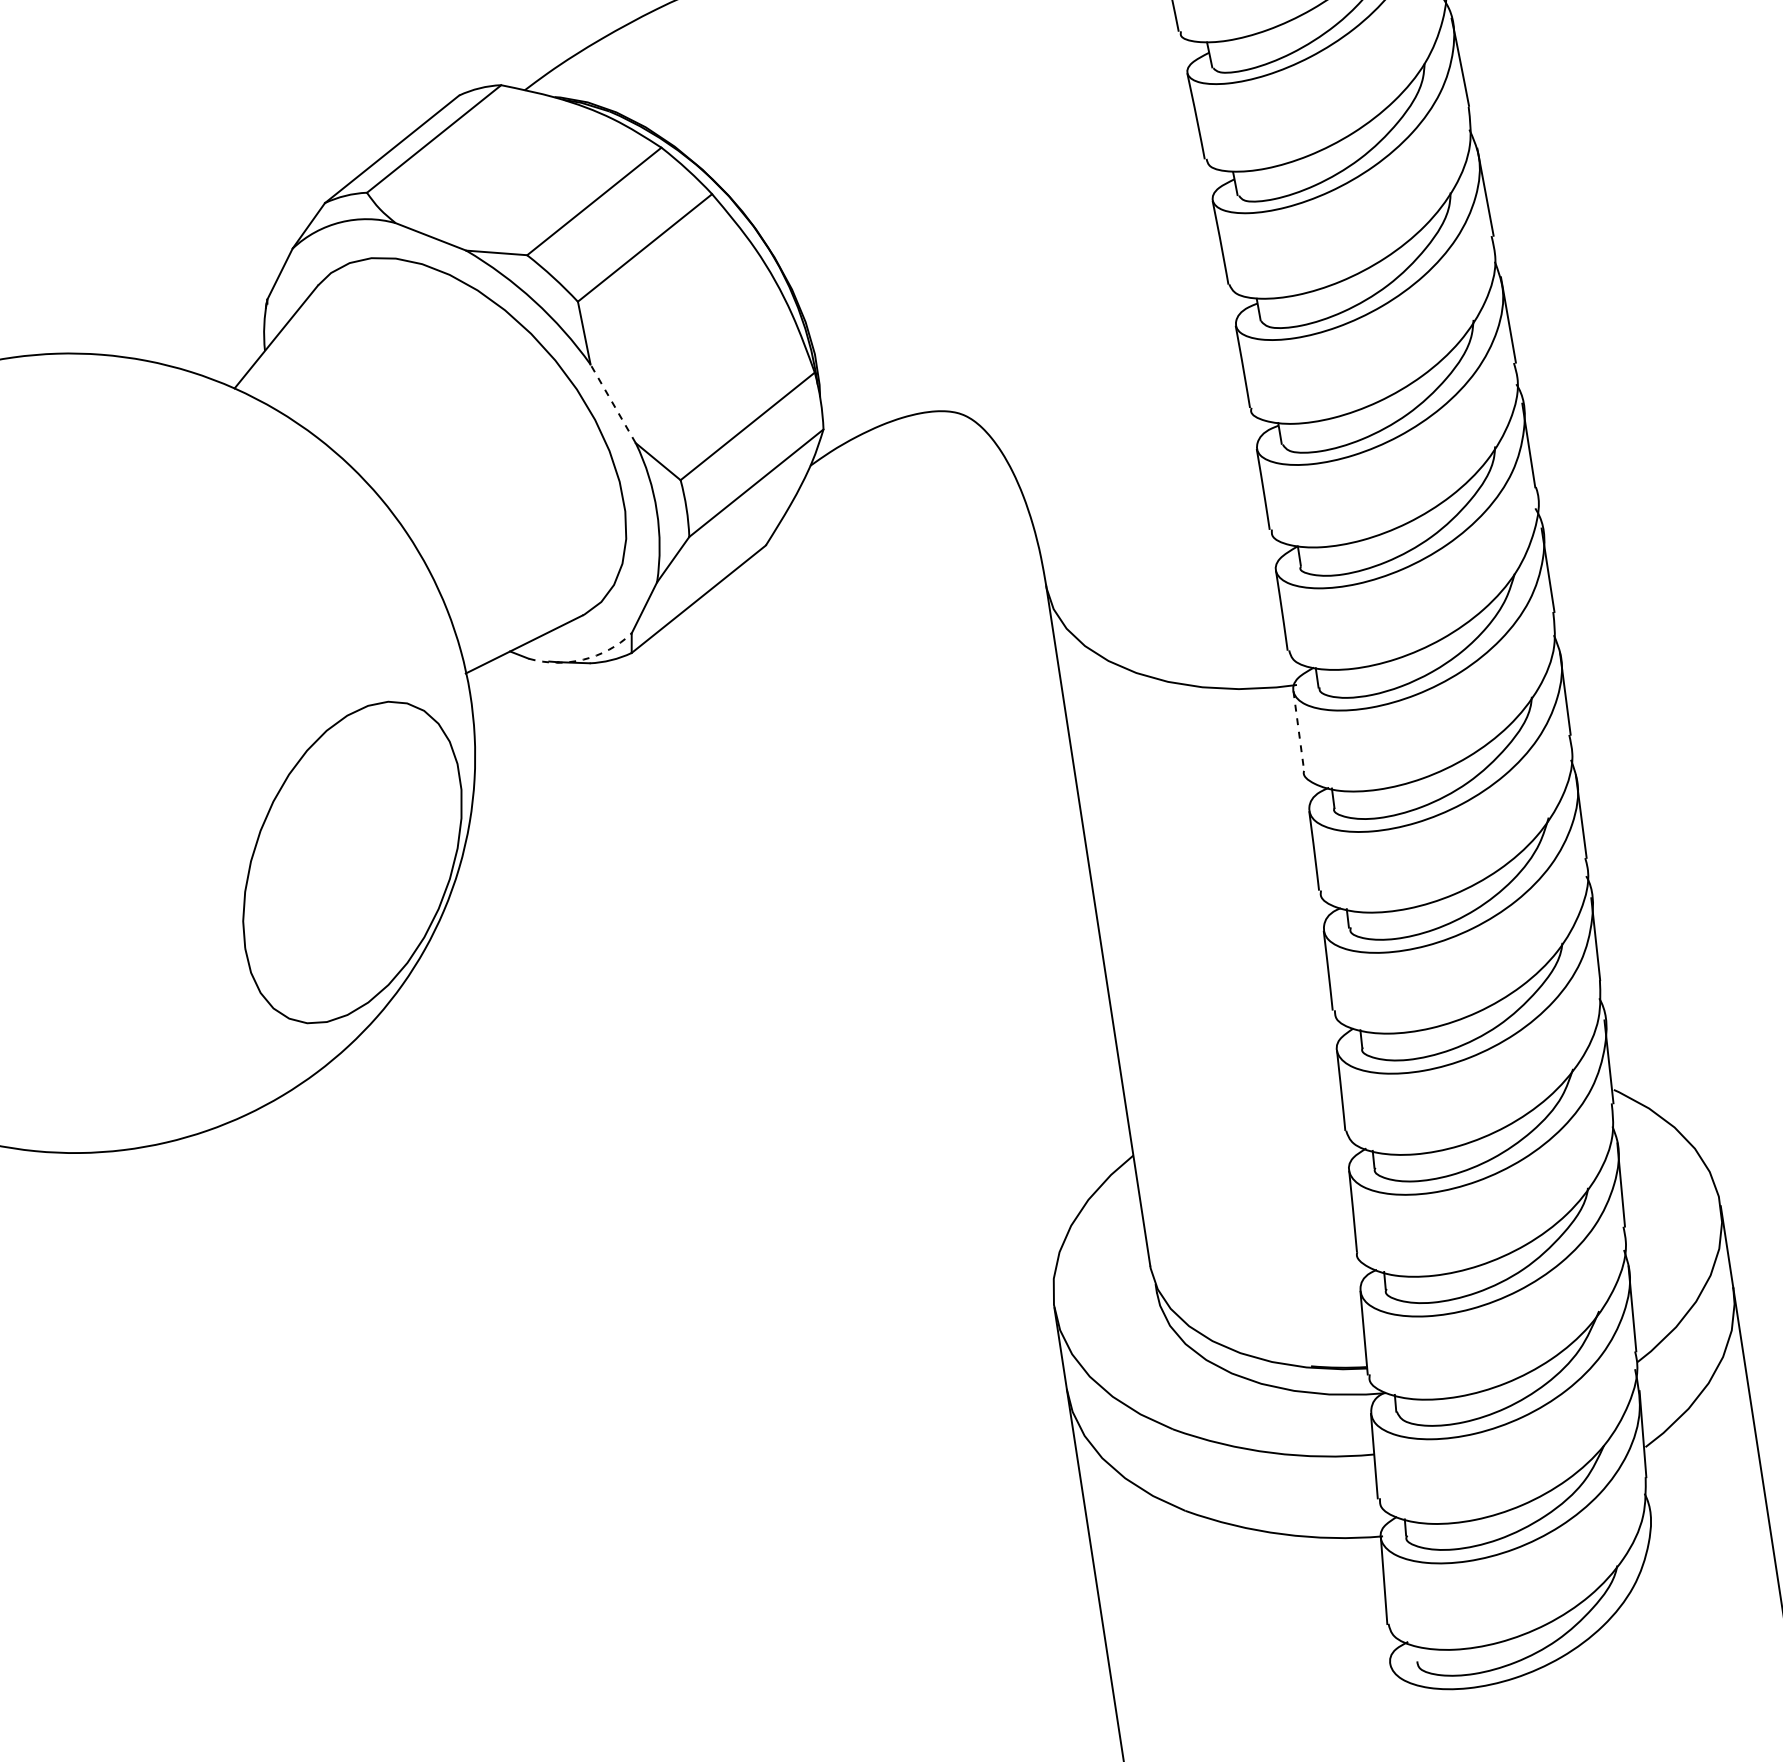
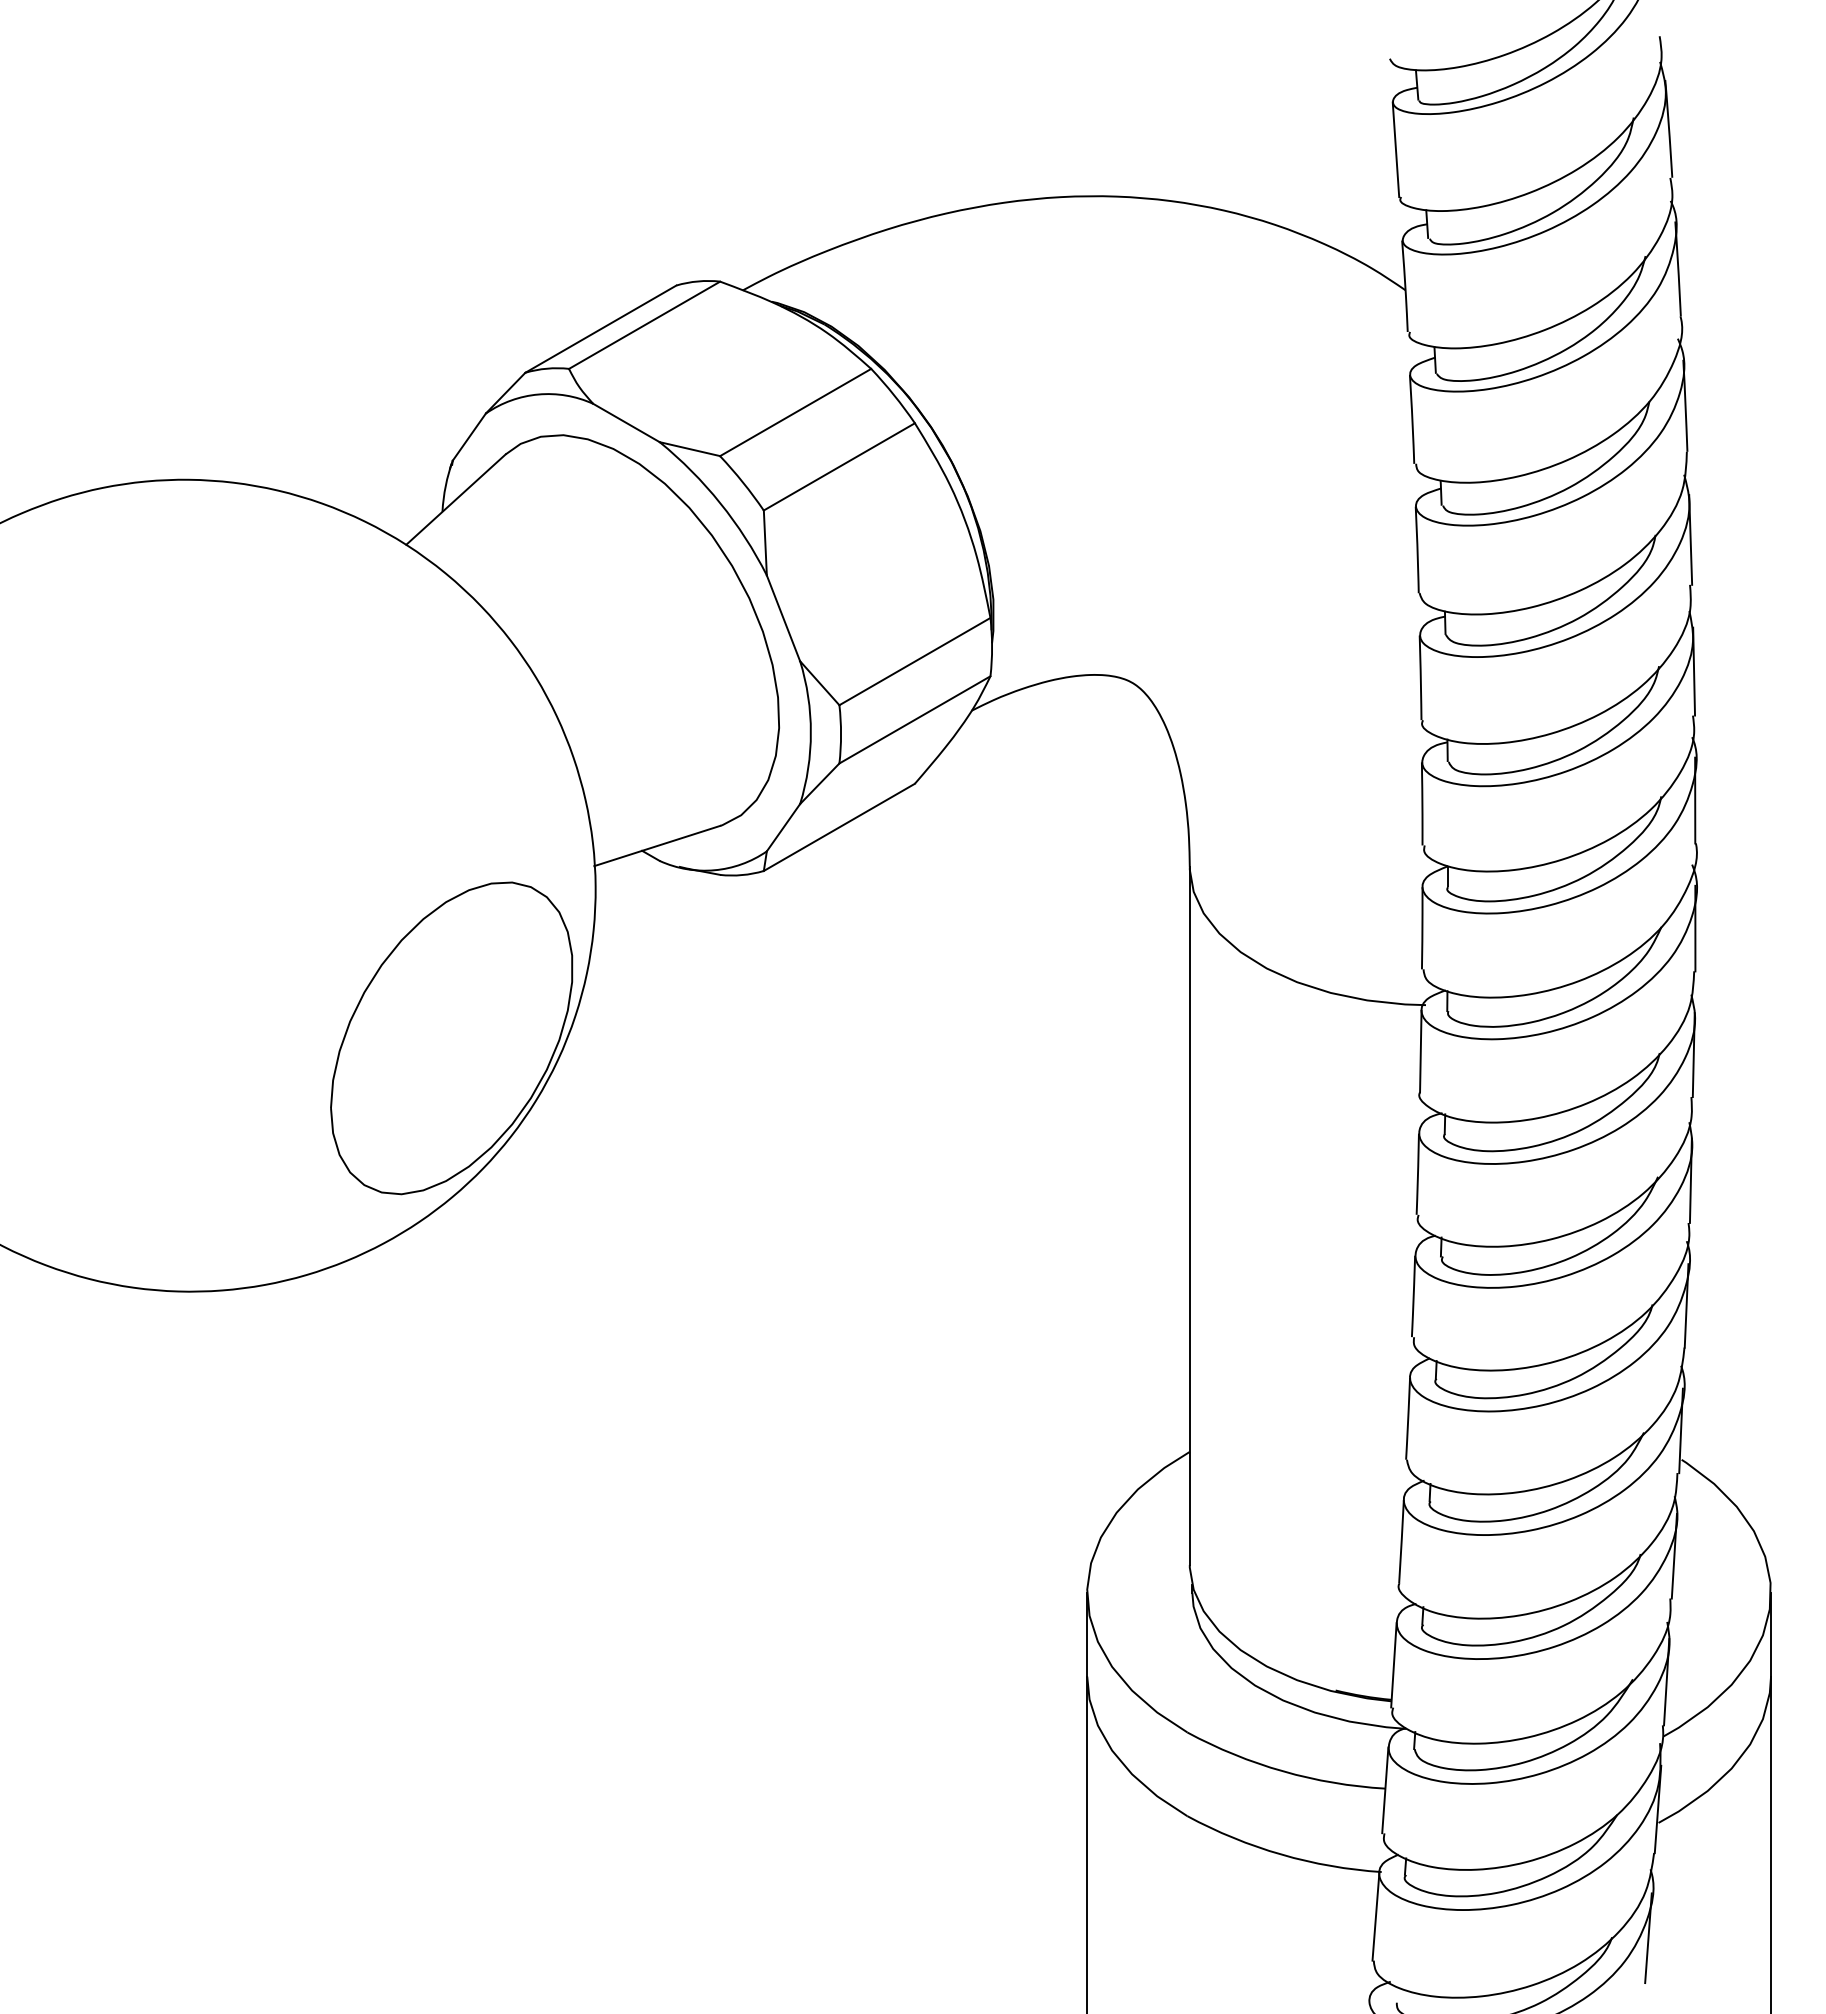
line: (613, 404) -> (783, 618), dashed -> solid
arc: (583, 659) -> (714, 870), dashed -> solid
line: (1298, 730) -> (1420, 1051), dashed -> solid
line: (1652, 1561) -> (1648, 1938), added

